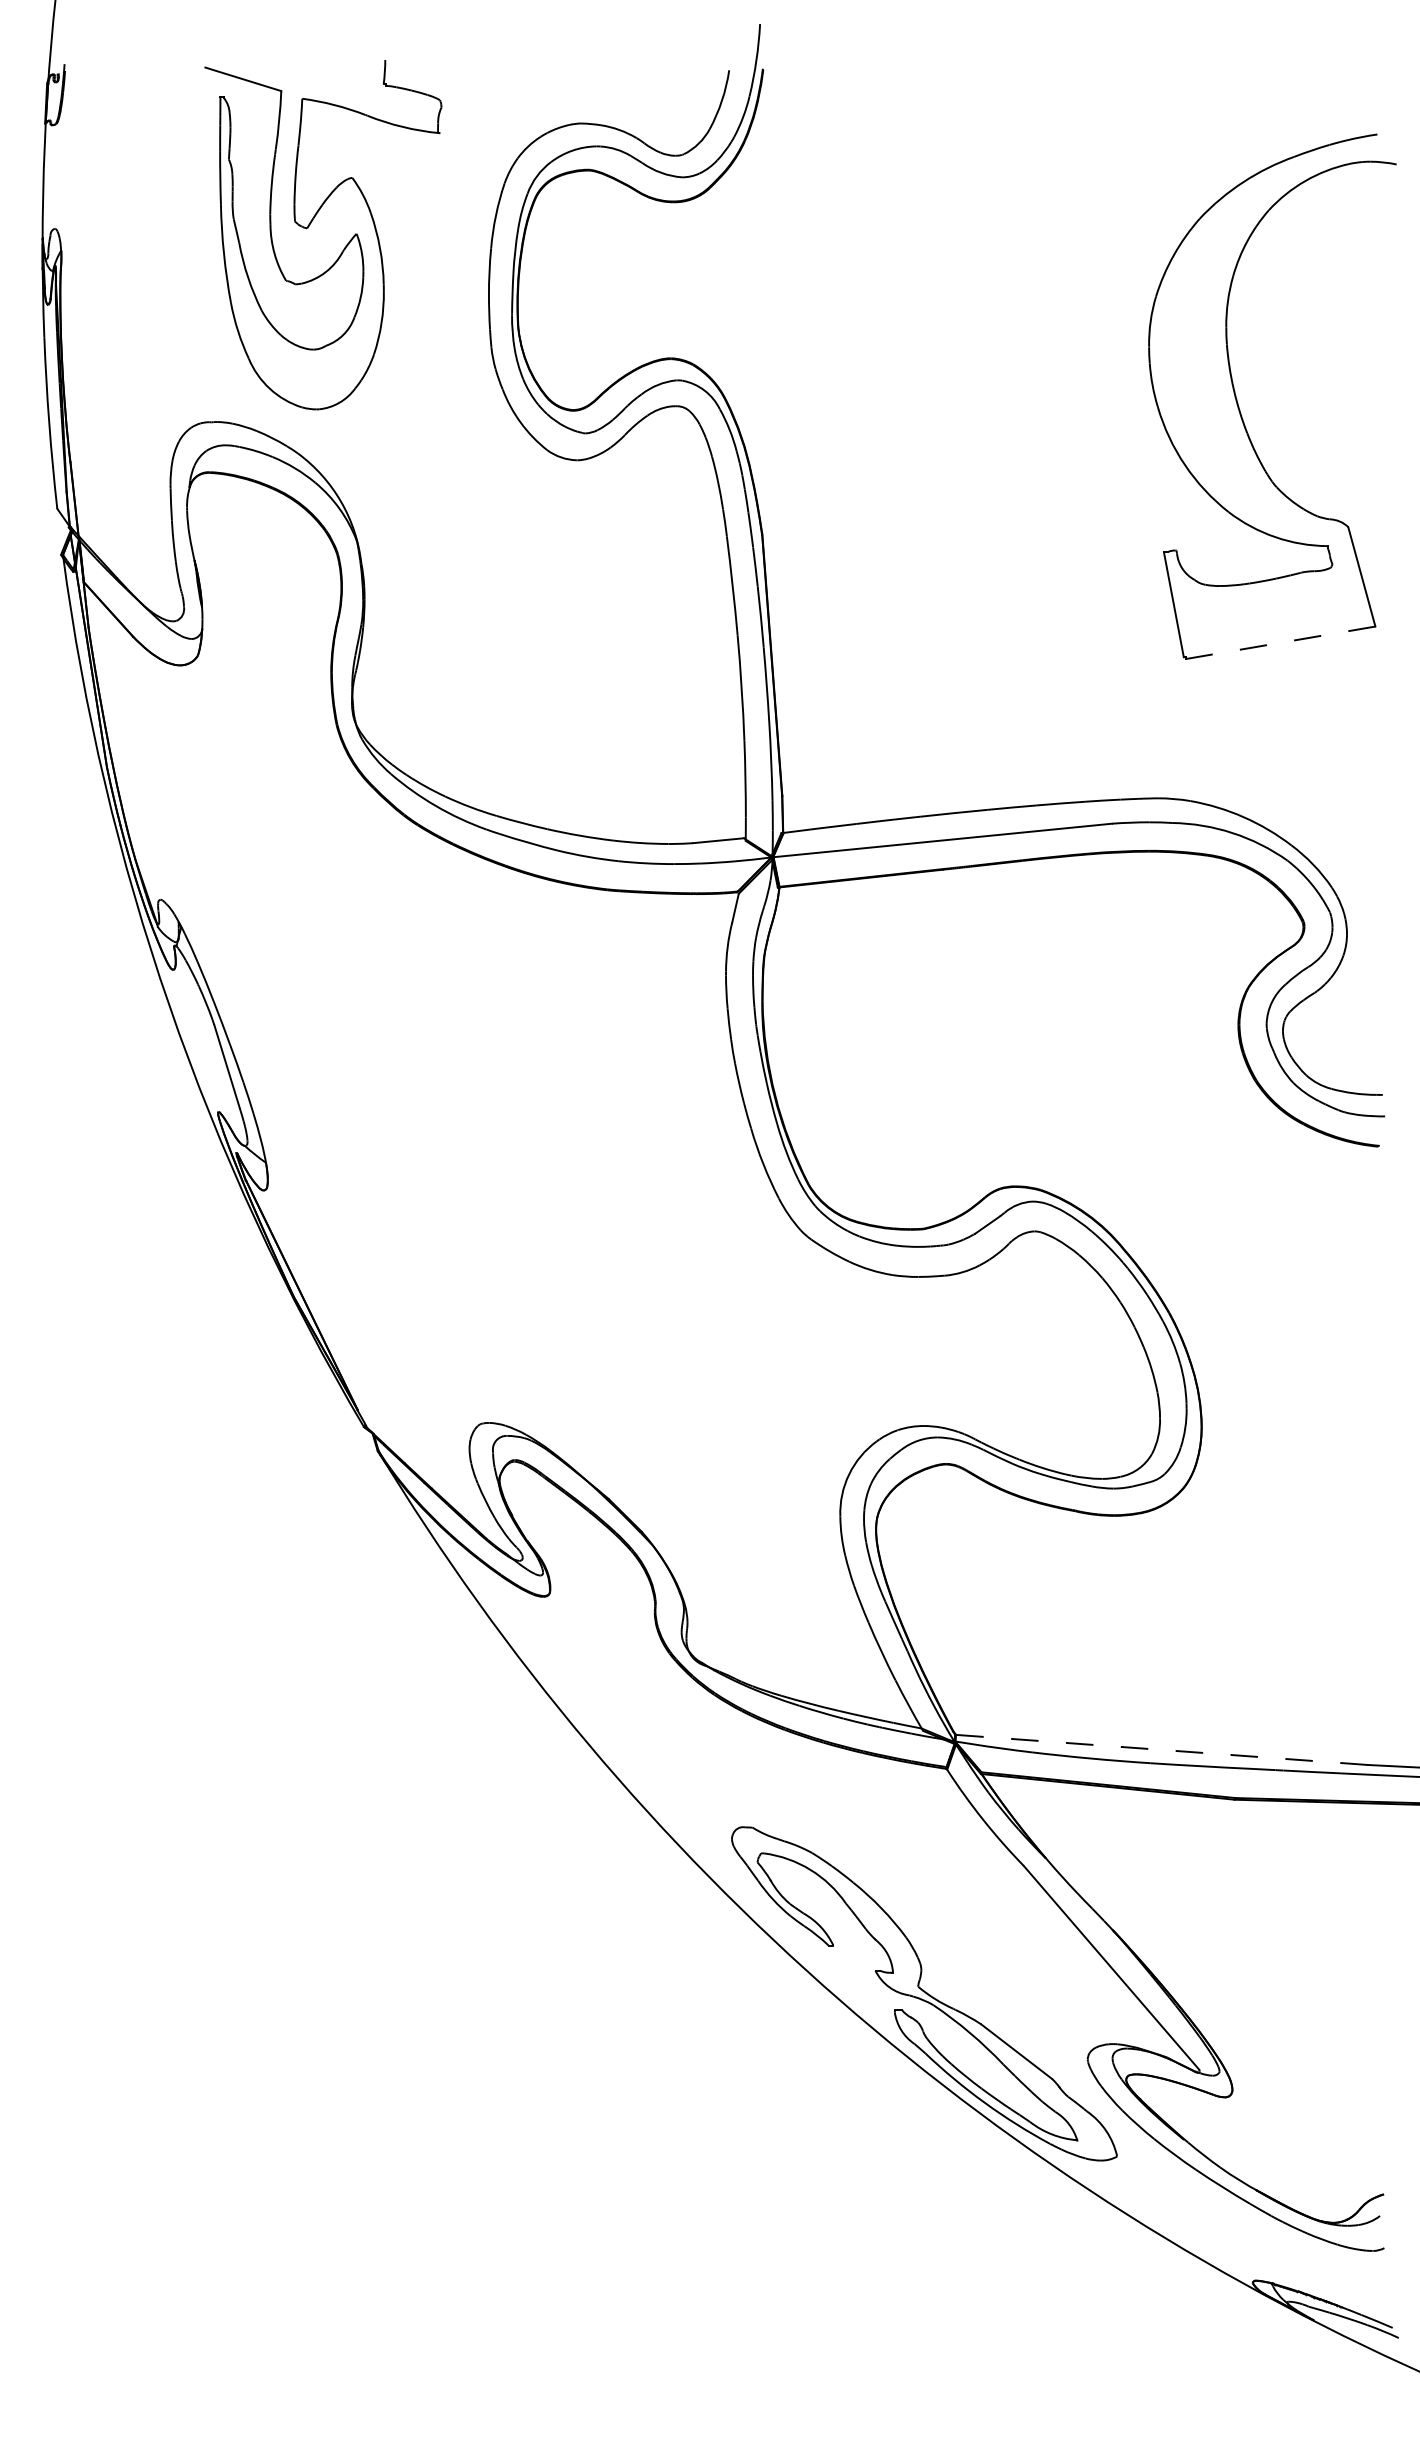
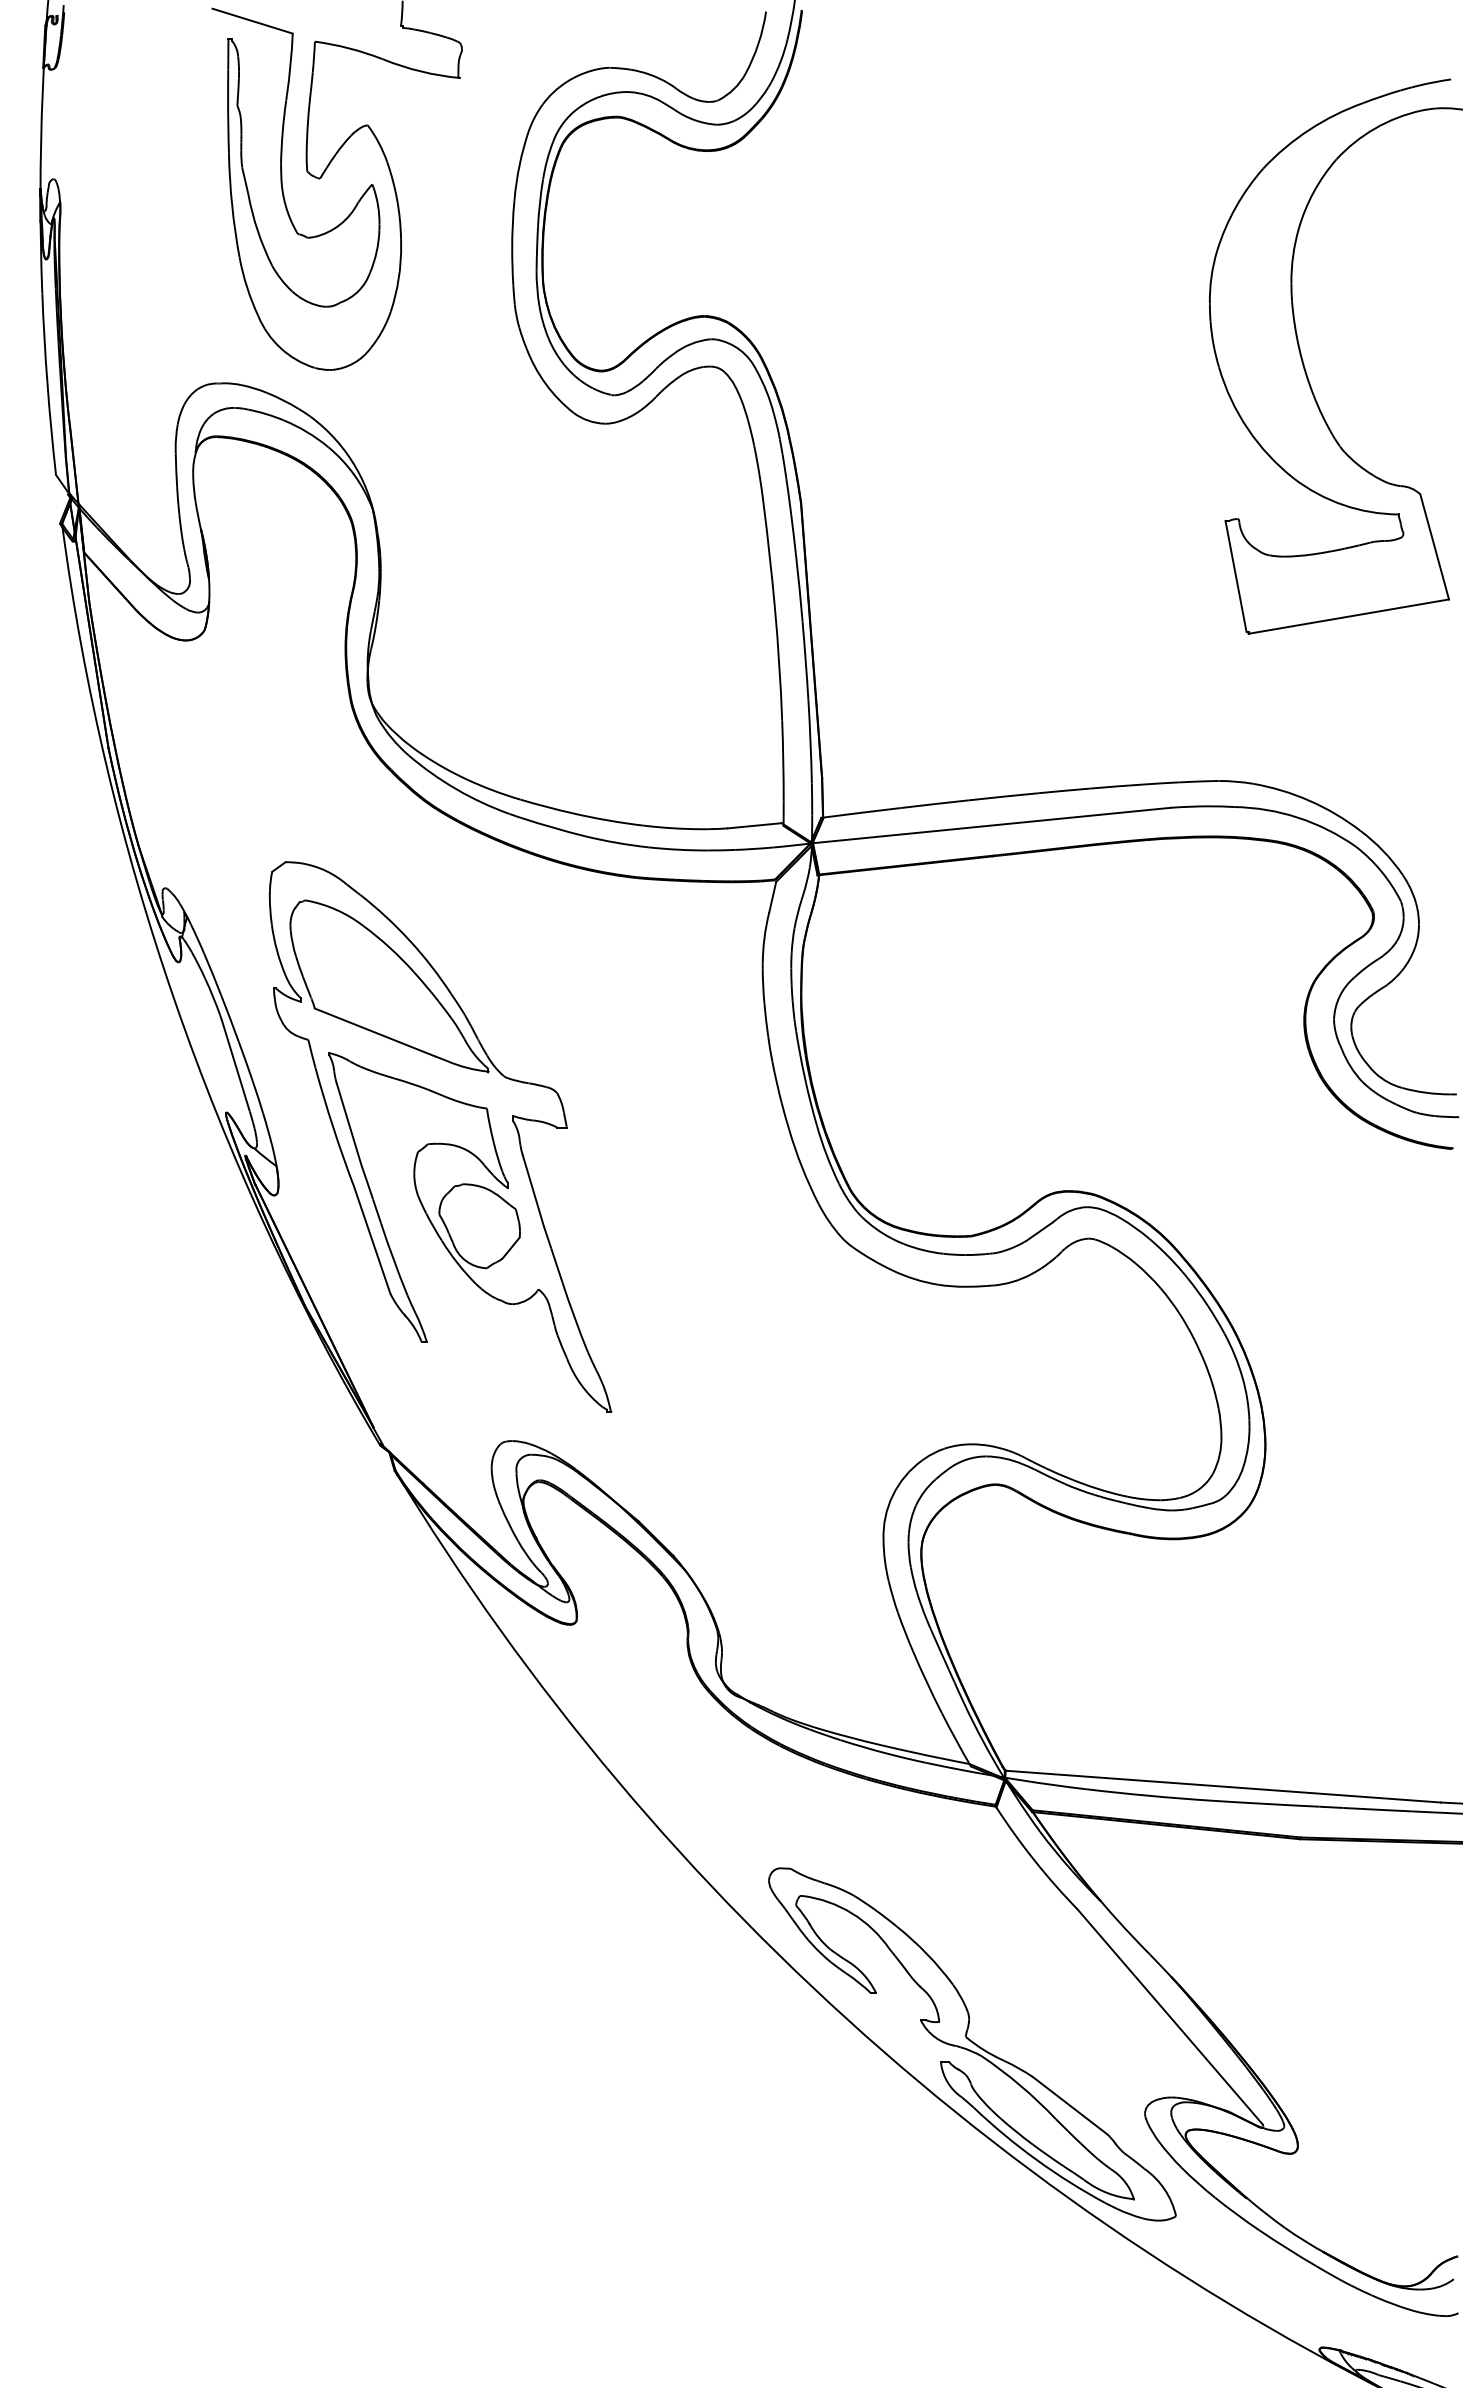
line: (1280, 642) -> (1348, 616), dashed -> solid
part: (420, 1135) -> (439, 1137), added
line: (1161, 1749) -> (1222, 1786), dashed -> solid

